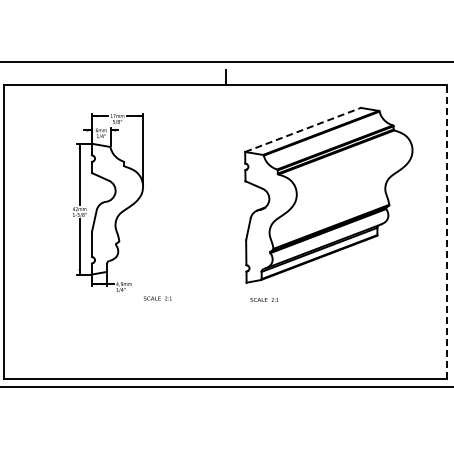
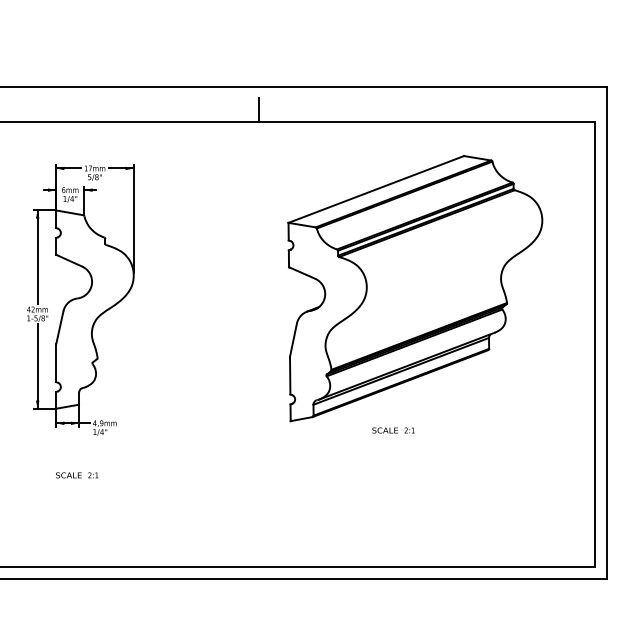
line: (303, 129) -> (376, 188), dashed -> solid
line: (447, 232) -> (595, 344), dashed -> solid
text: (157, 298) -> (76, 475), moved
text: (264, 299) -> (393, 429), moved

